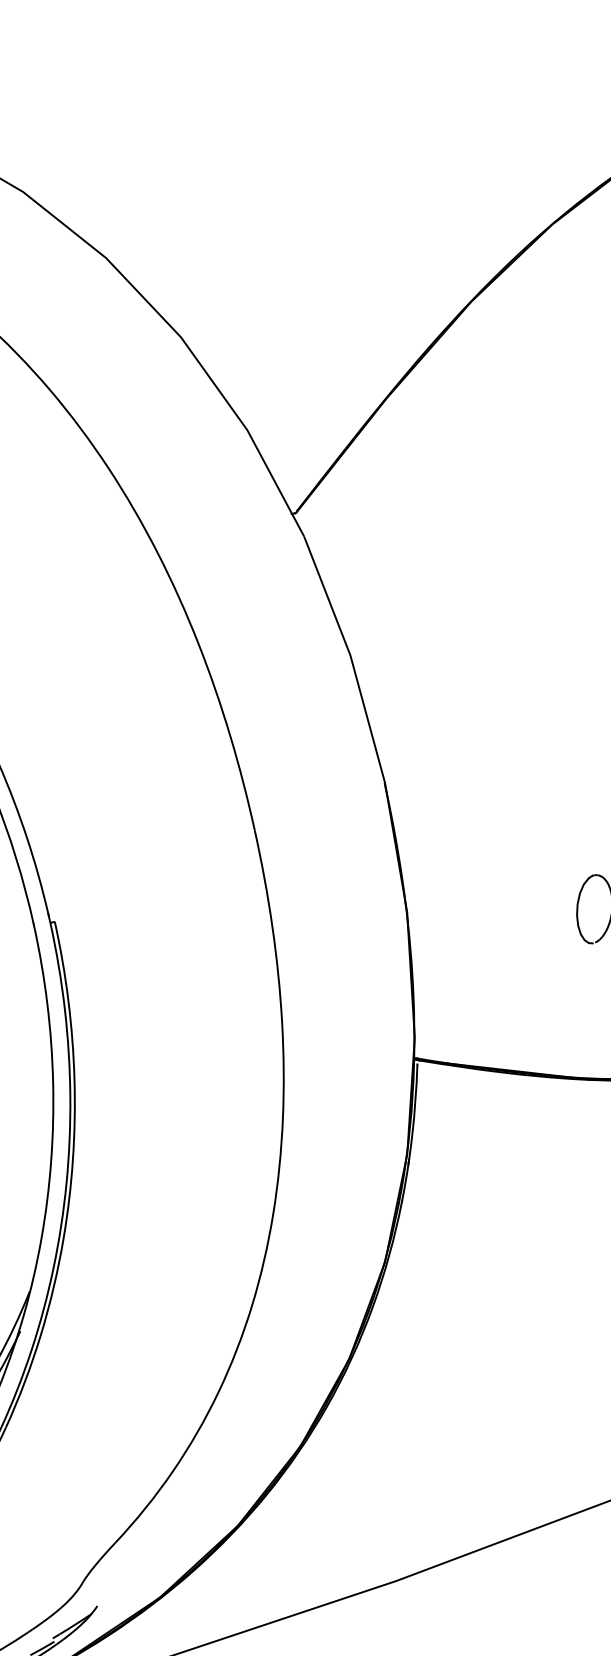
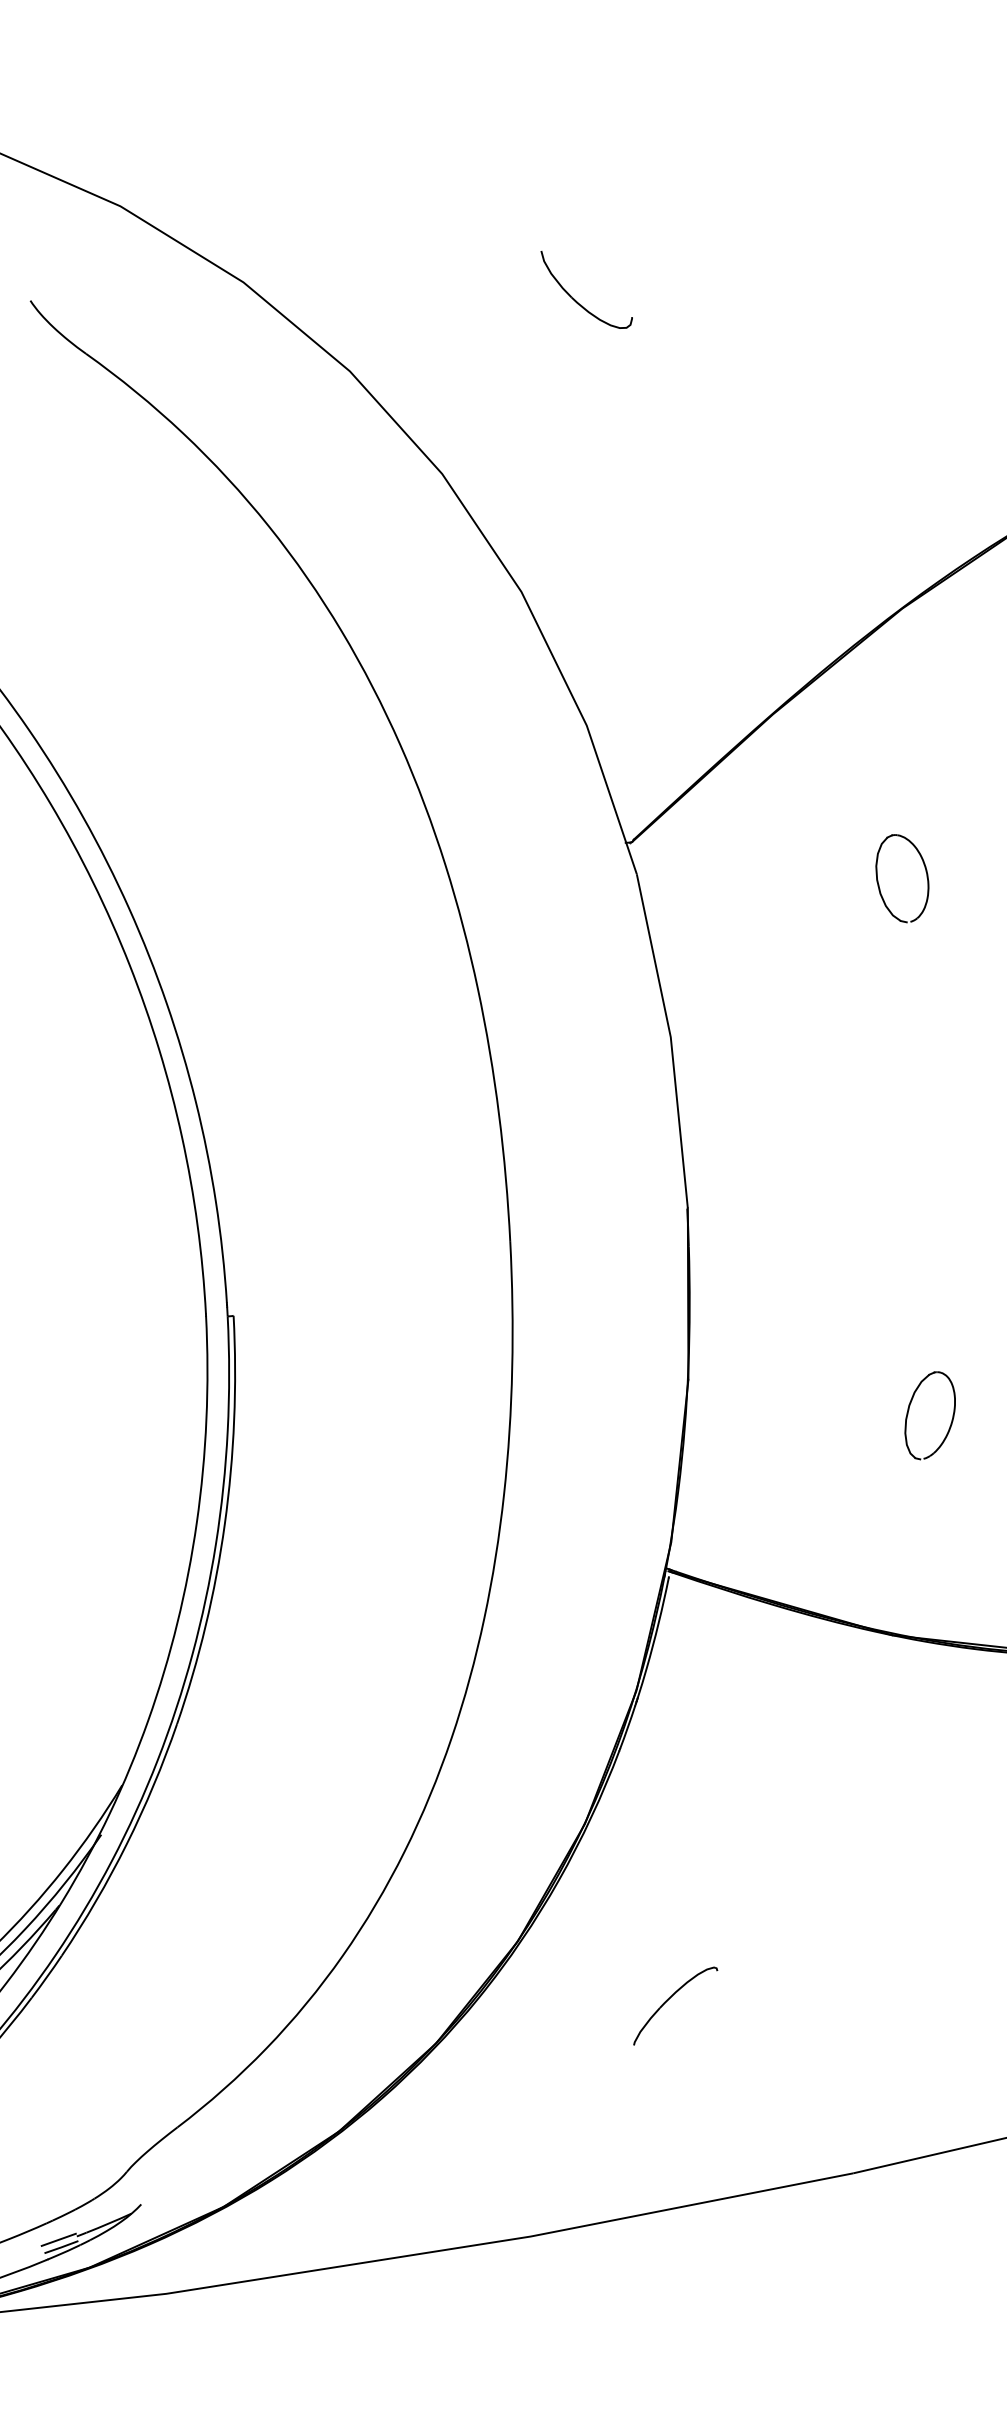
part: (184, 109) -> (575, 299), added
part: (489, 513) -> (879, 884), added
part: (471, 1384) -> (669, 1999), added
line: (39, 1643) -> (58, 2239), added

